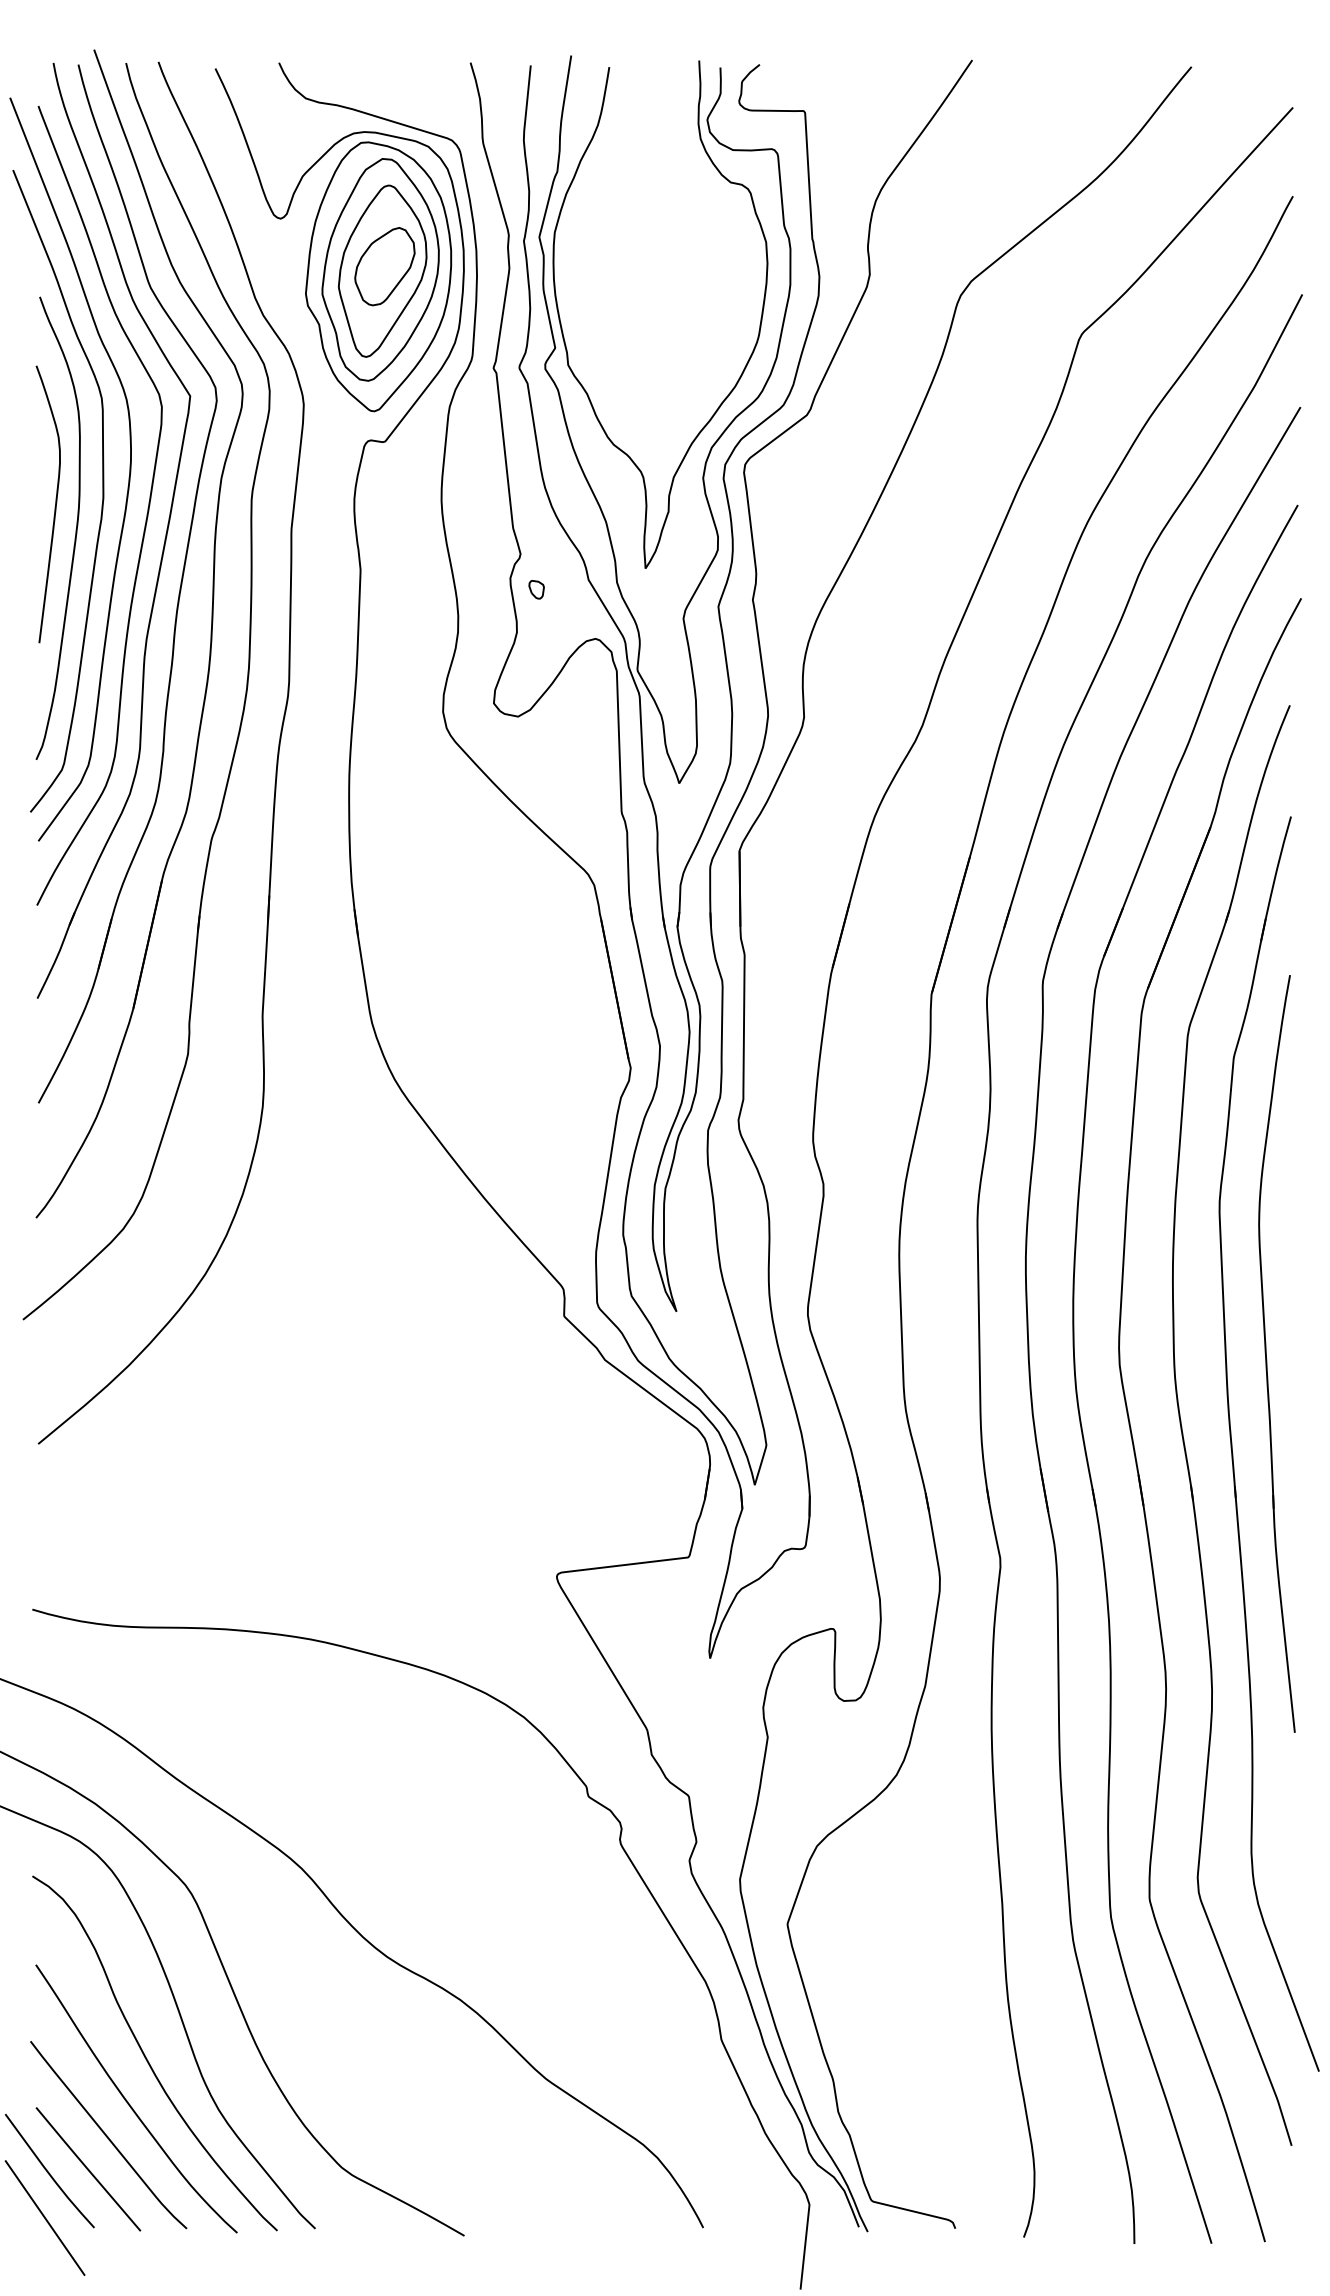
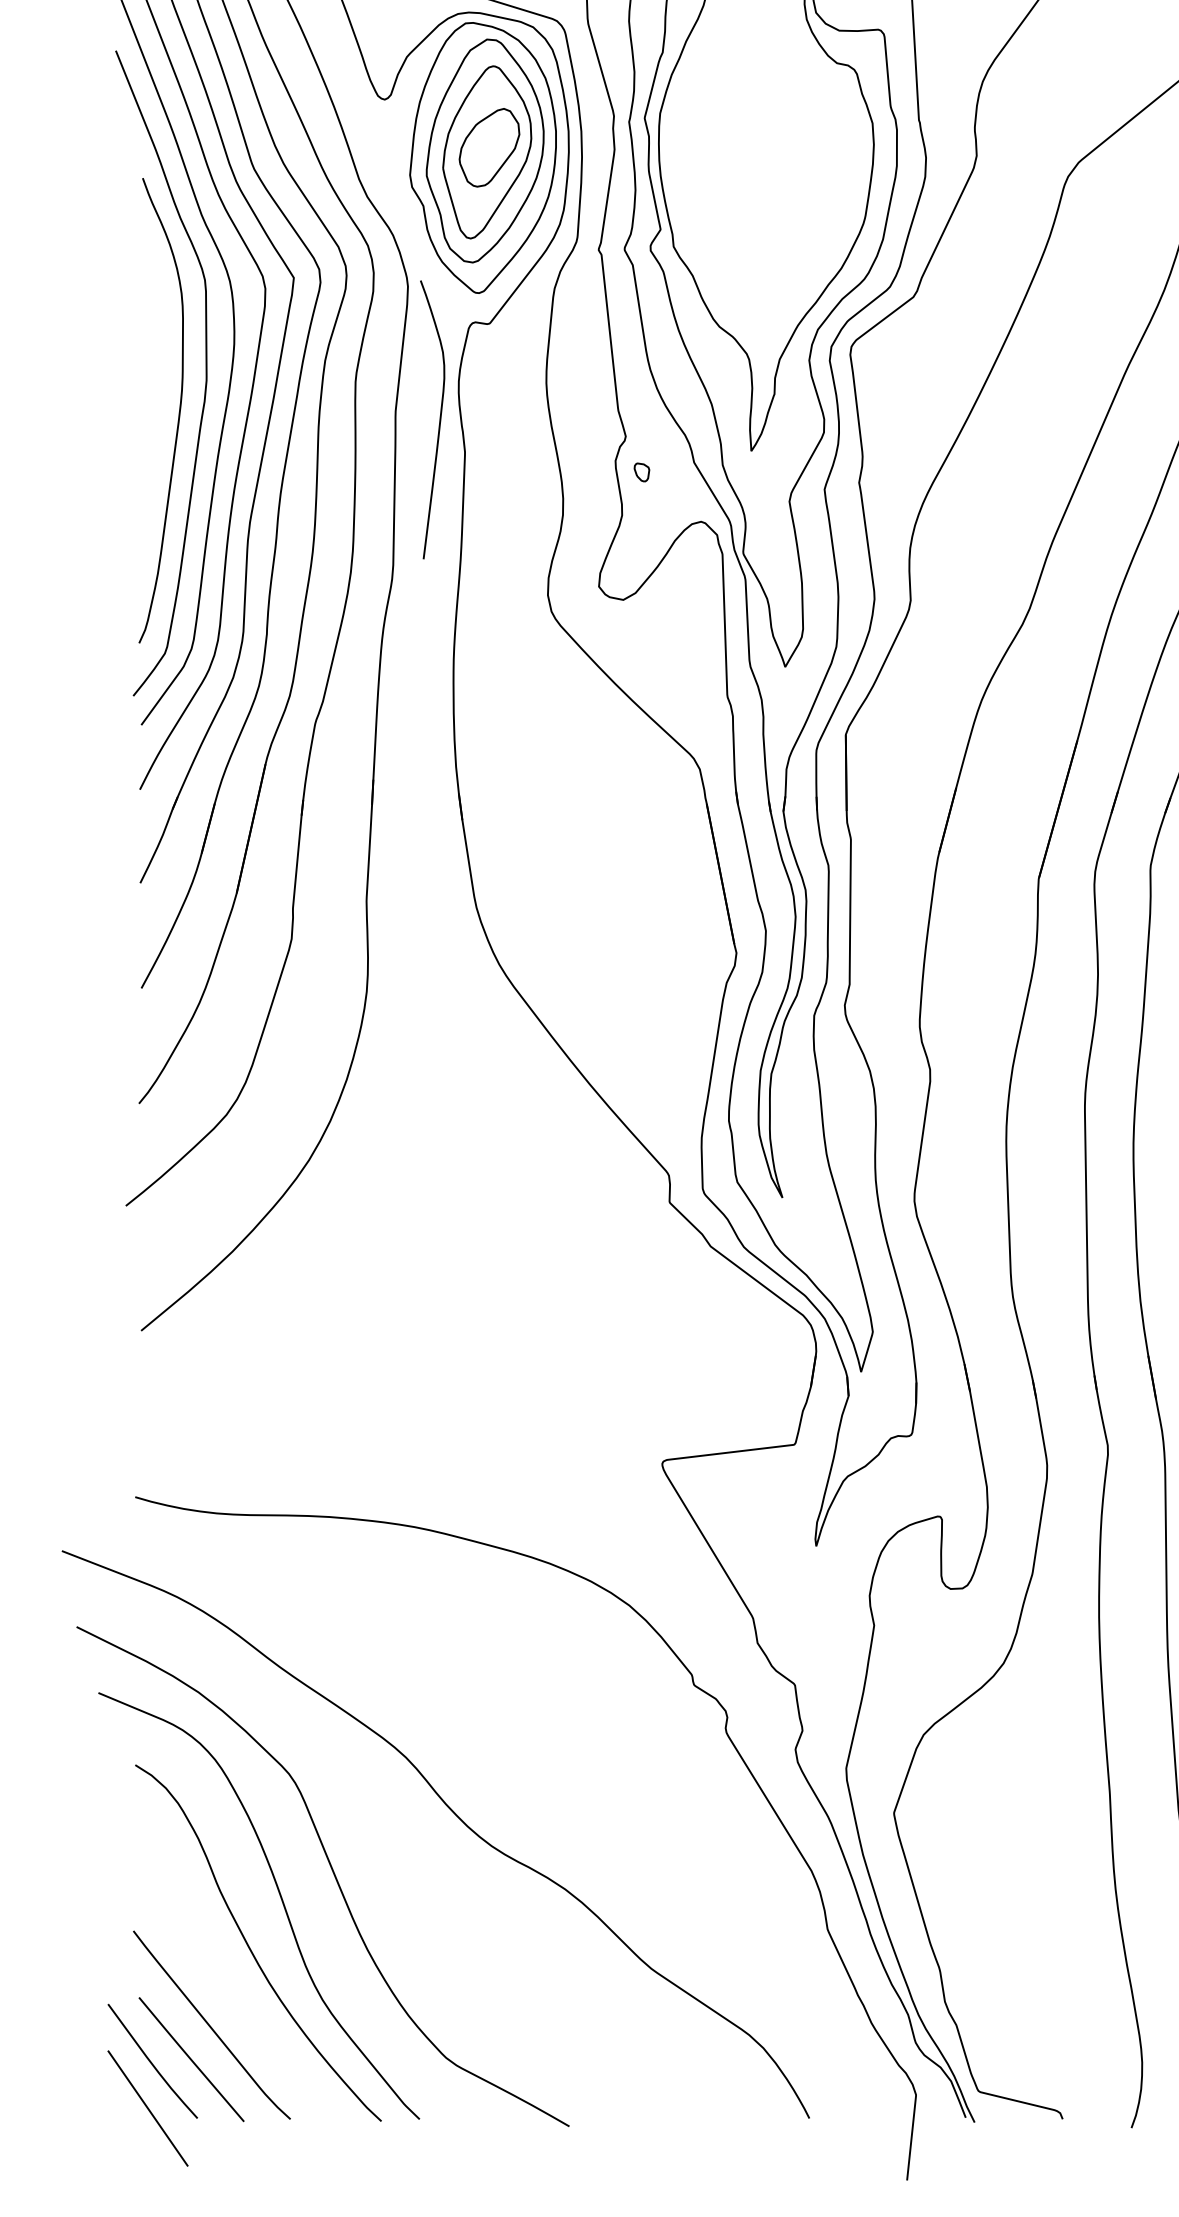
curve: (54, 506) -> (438, 421), moved
curve: (130, 2104) -> (233, 1994), removed

